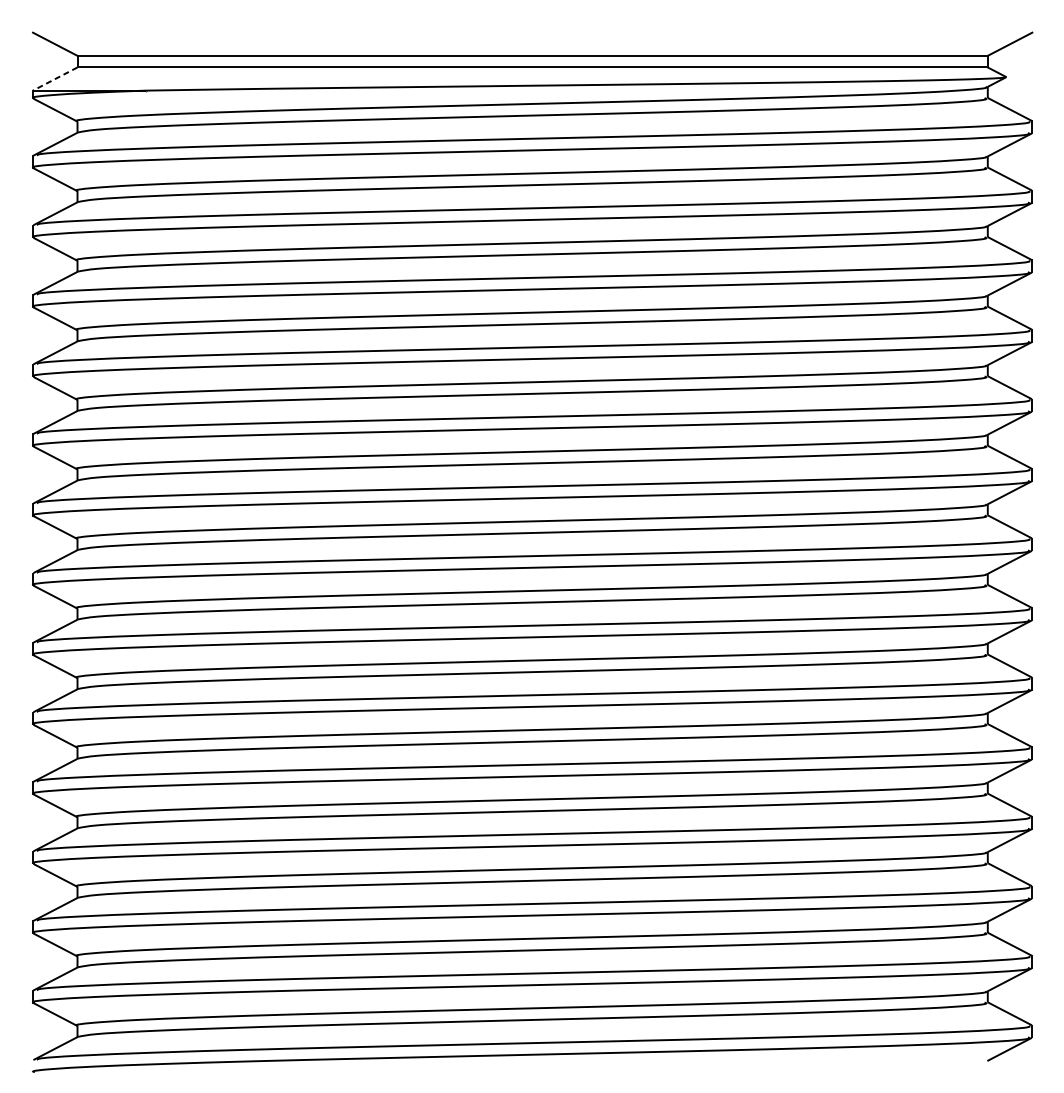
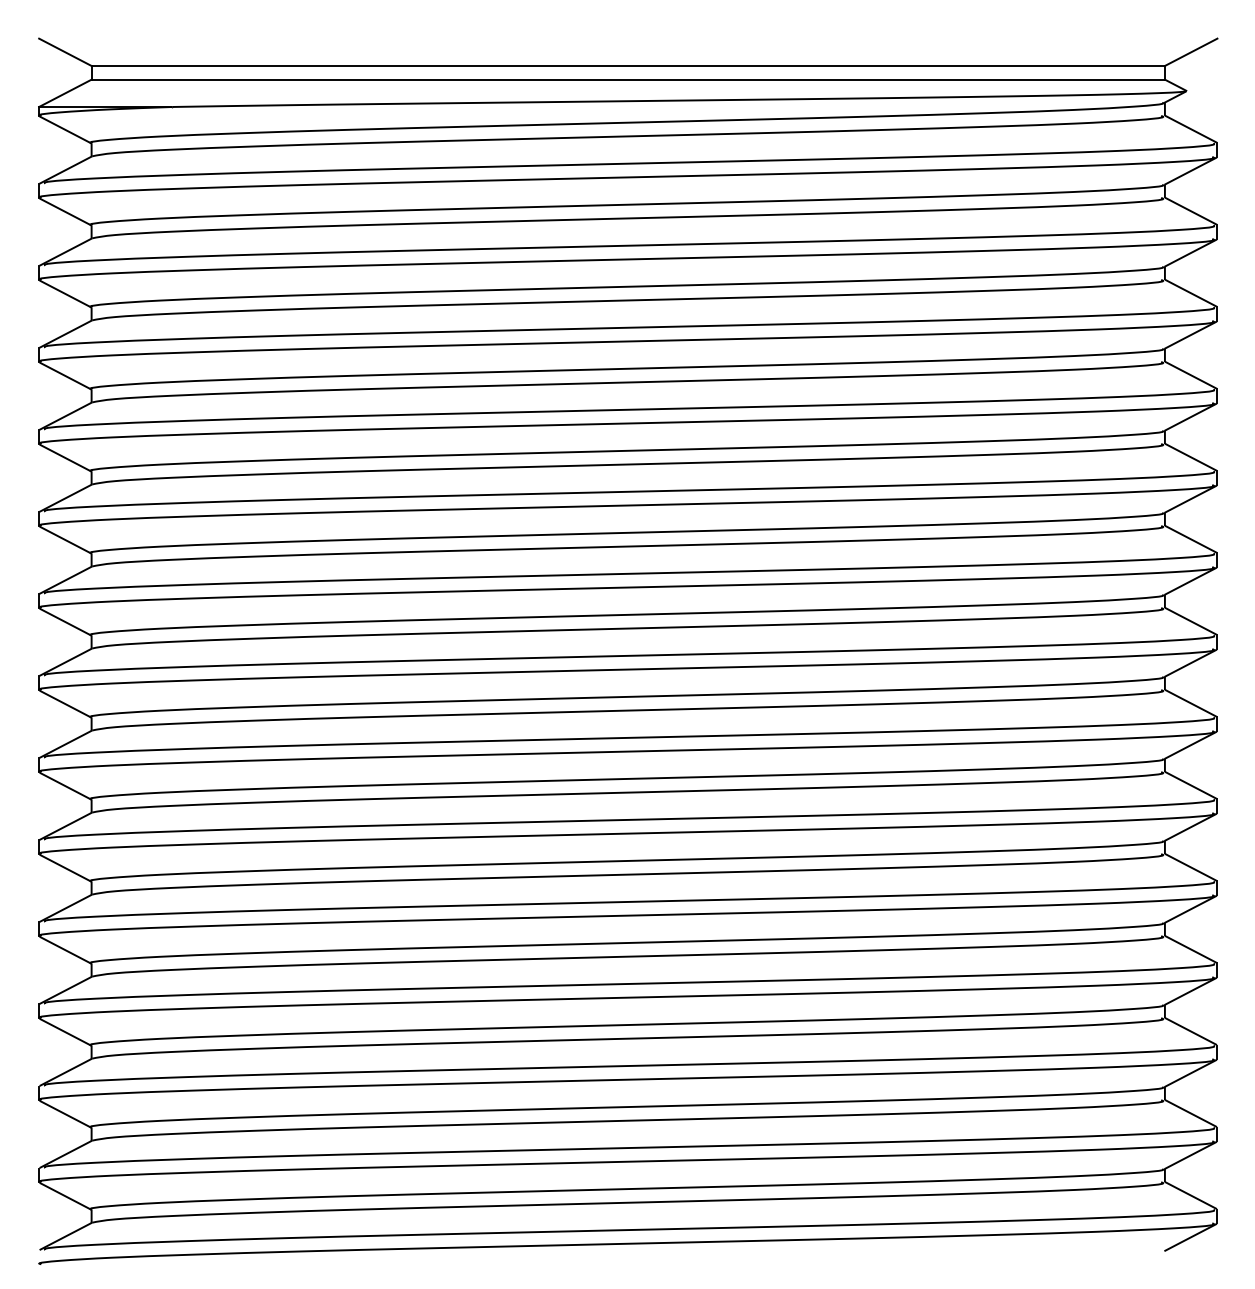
line: (55, 79) -> (65, 93), dashed -> solid

